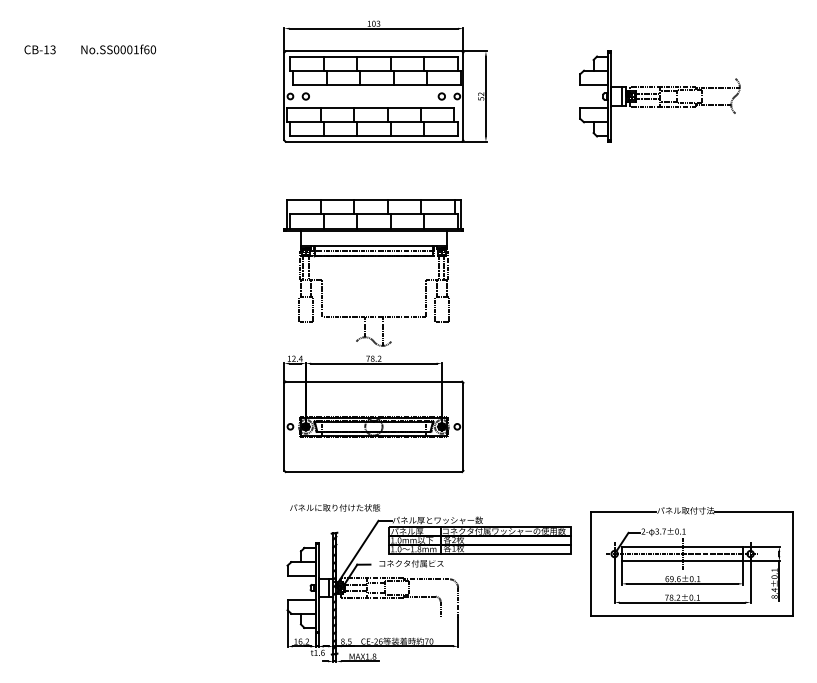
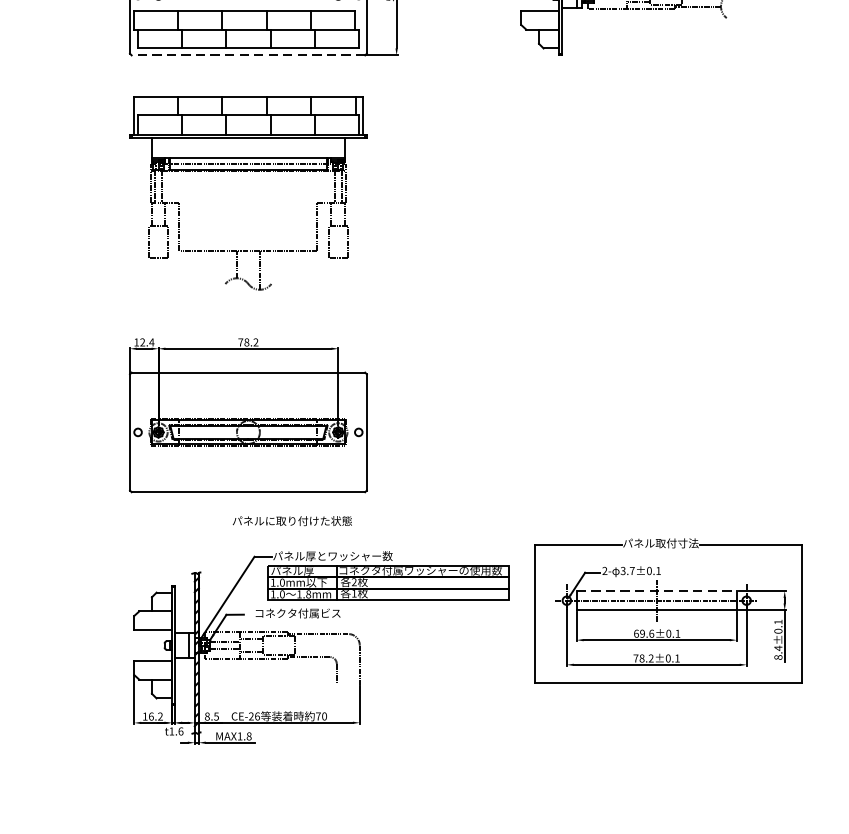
line: (373, 141) -> (247, 55), solid -> dashed
part: (373, 256) -> (247, 171), moved
text: (335, 507) -> (292, 520), moved
line: (683, 546) -> (657, 590), solid -> dashed

